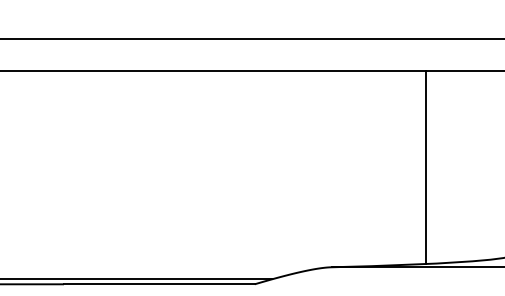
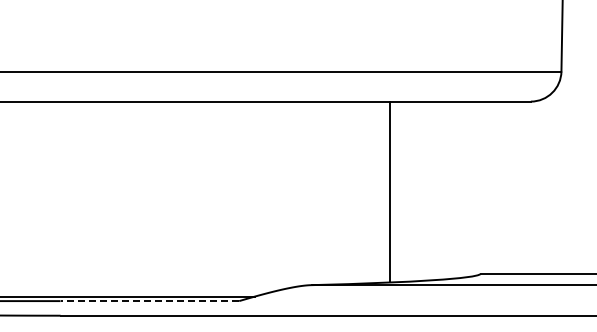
line: (425, 167) -> (389, 191), moved
line: (158, 284) -> (149, 301), solid -> dashed

